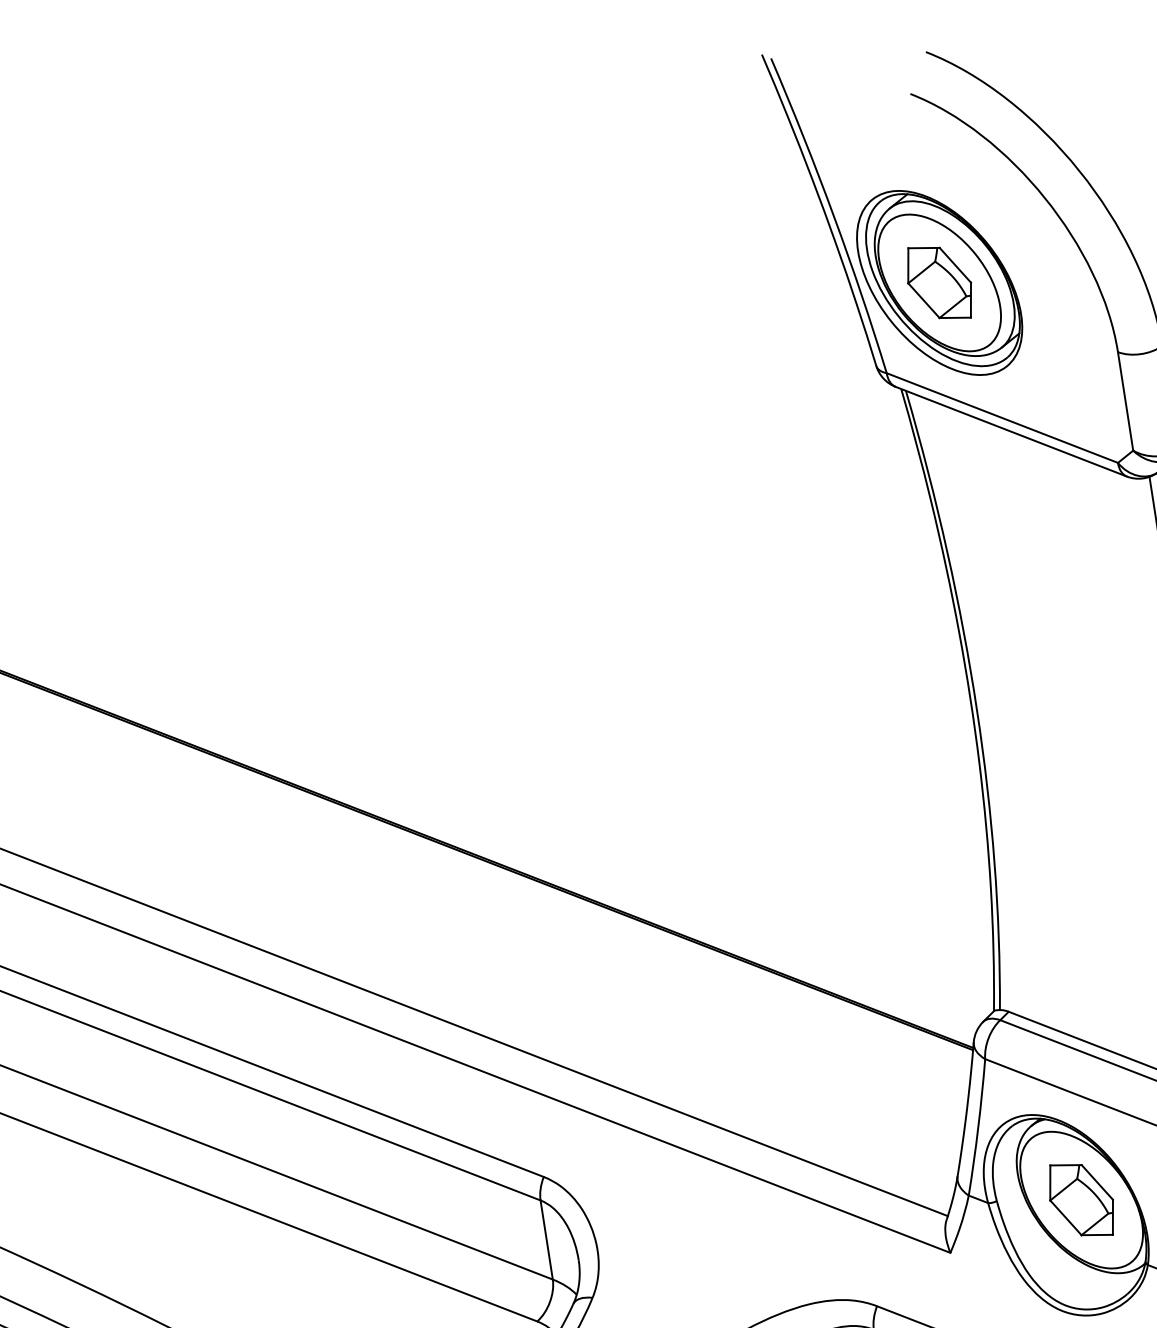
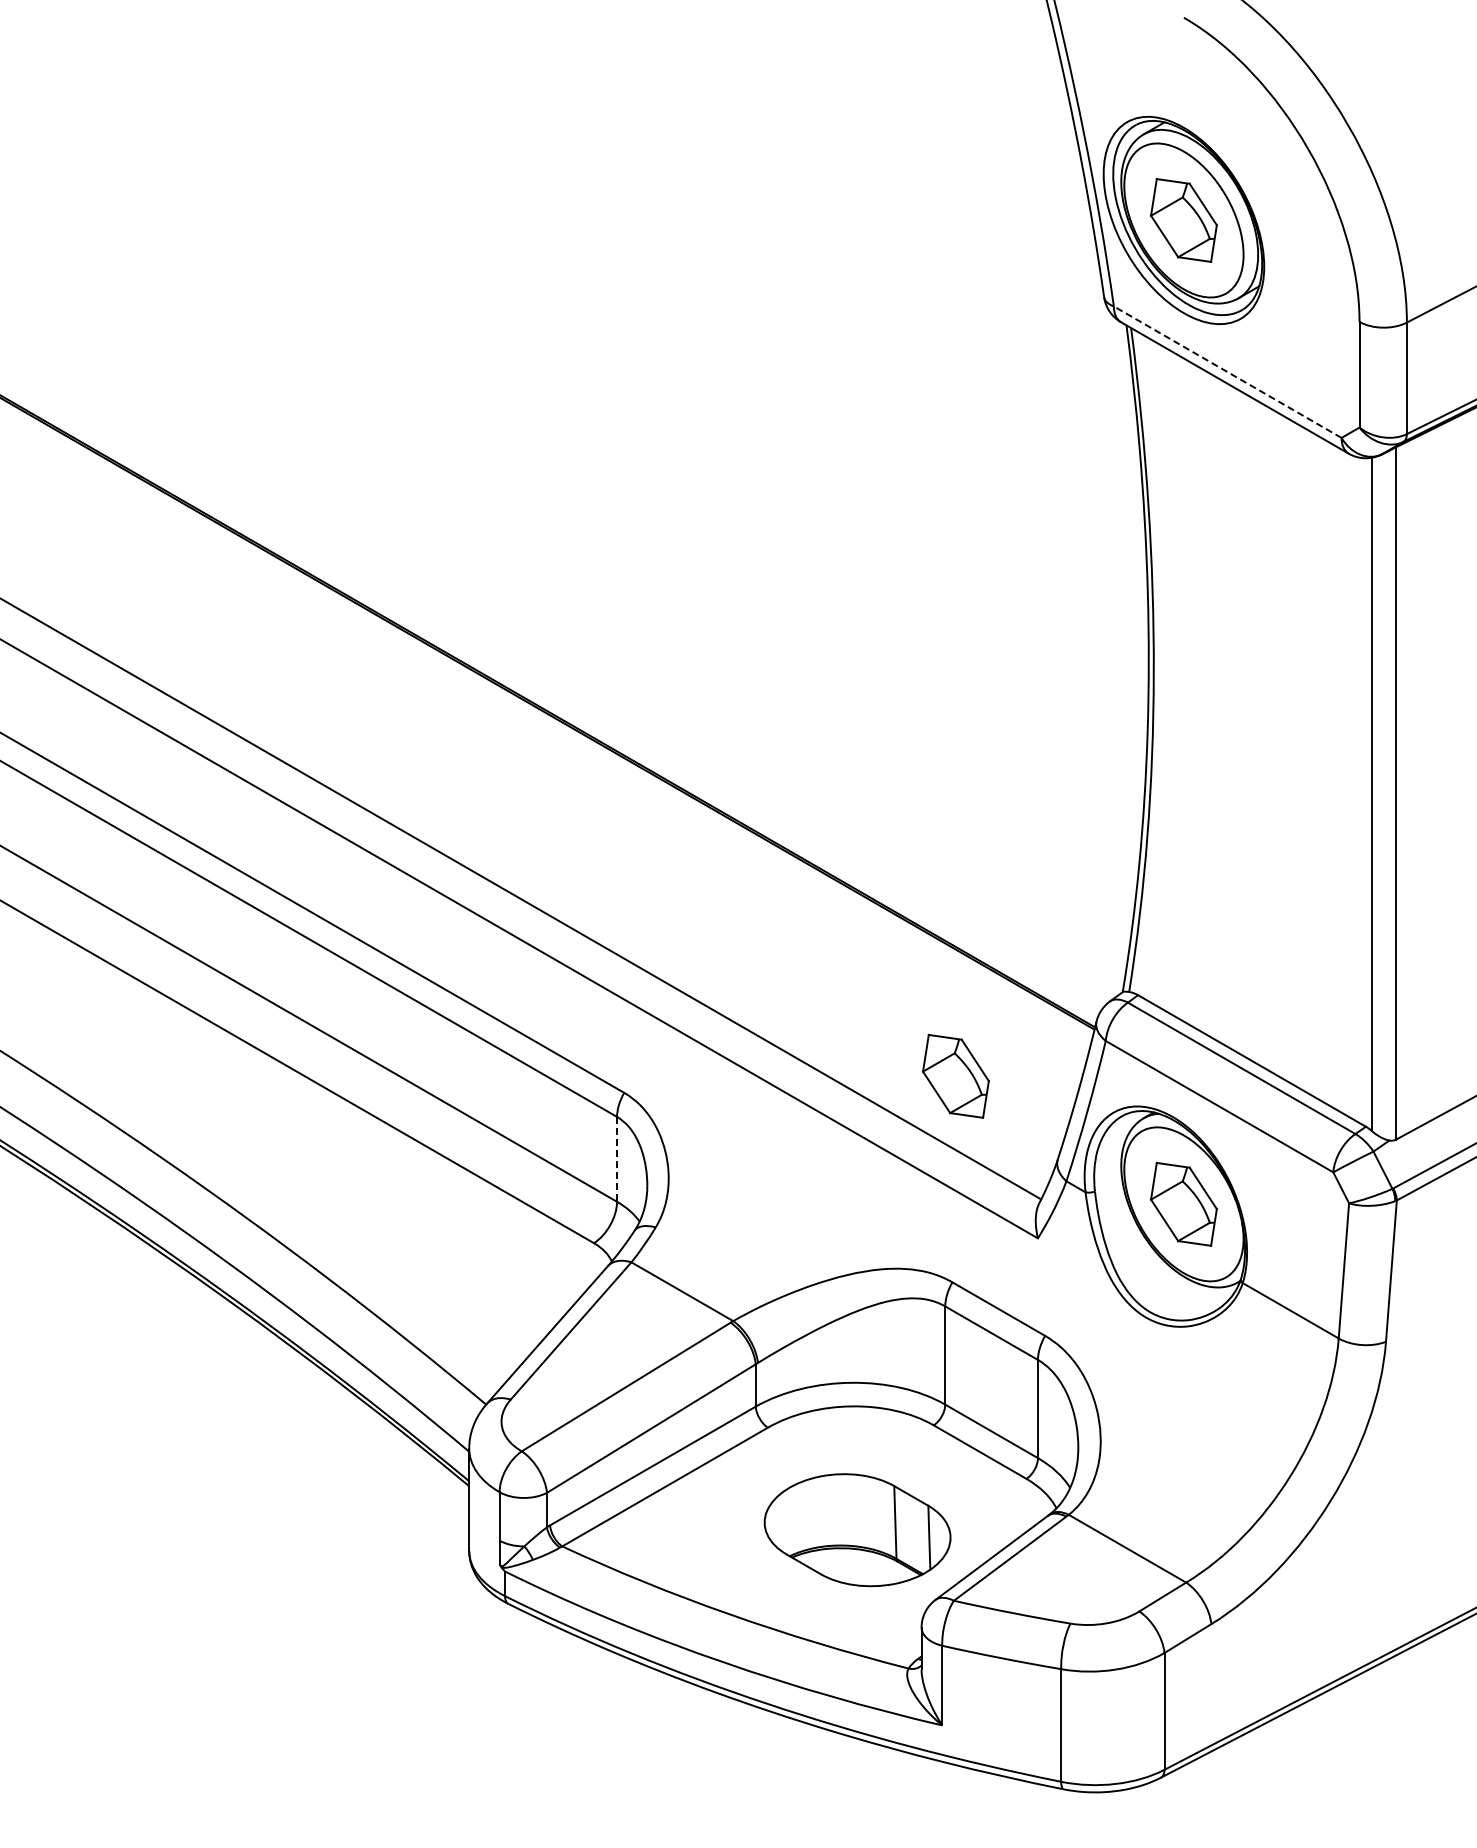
line: (1002, 417) -> (1227, 371), solid -> dashed
part: (850, 1112) -> (955, 1075), added
line: (547, 1240) -> (617, 1159), solid -> dashed

